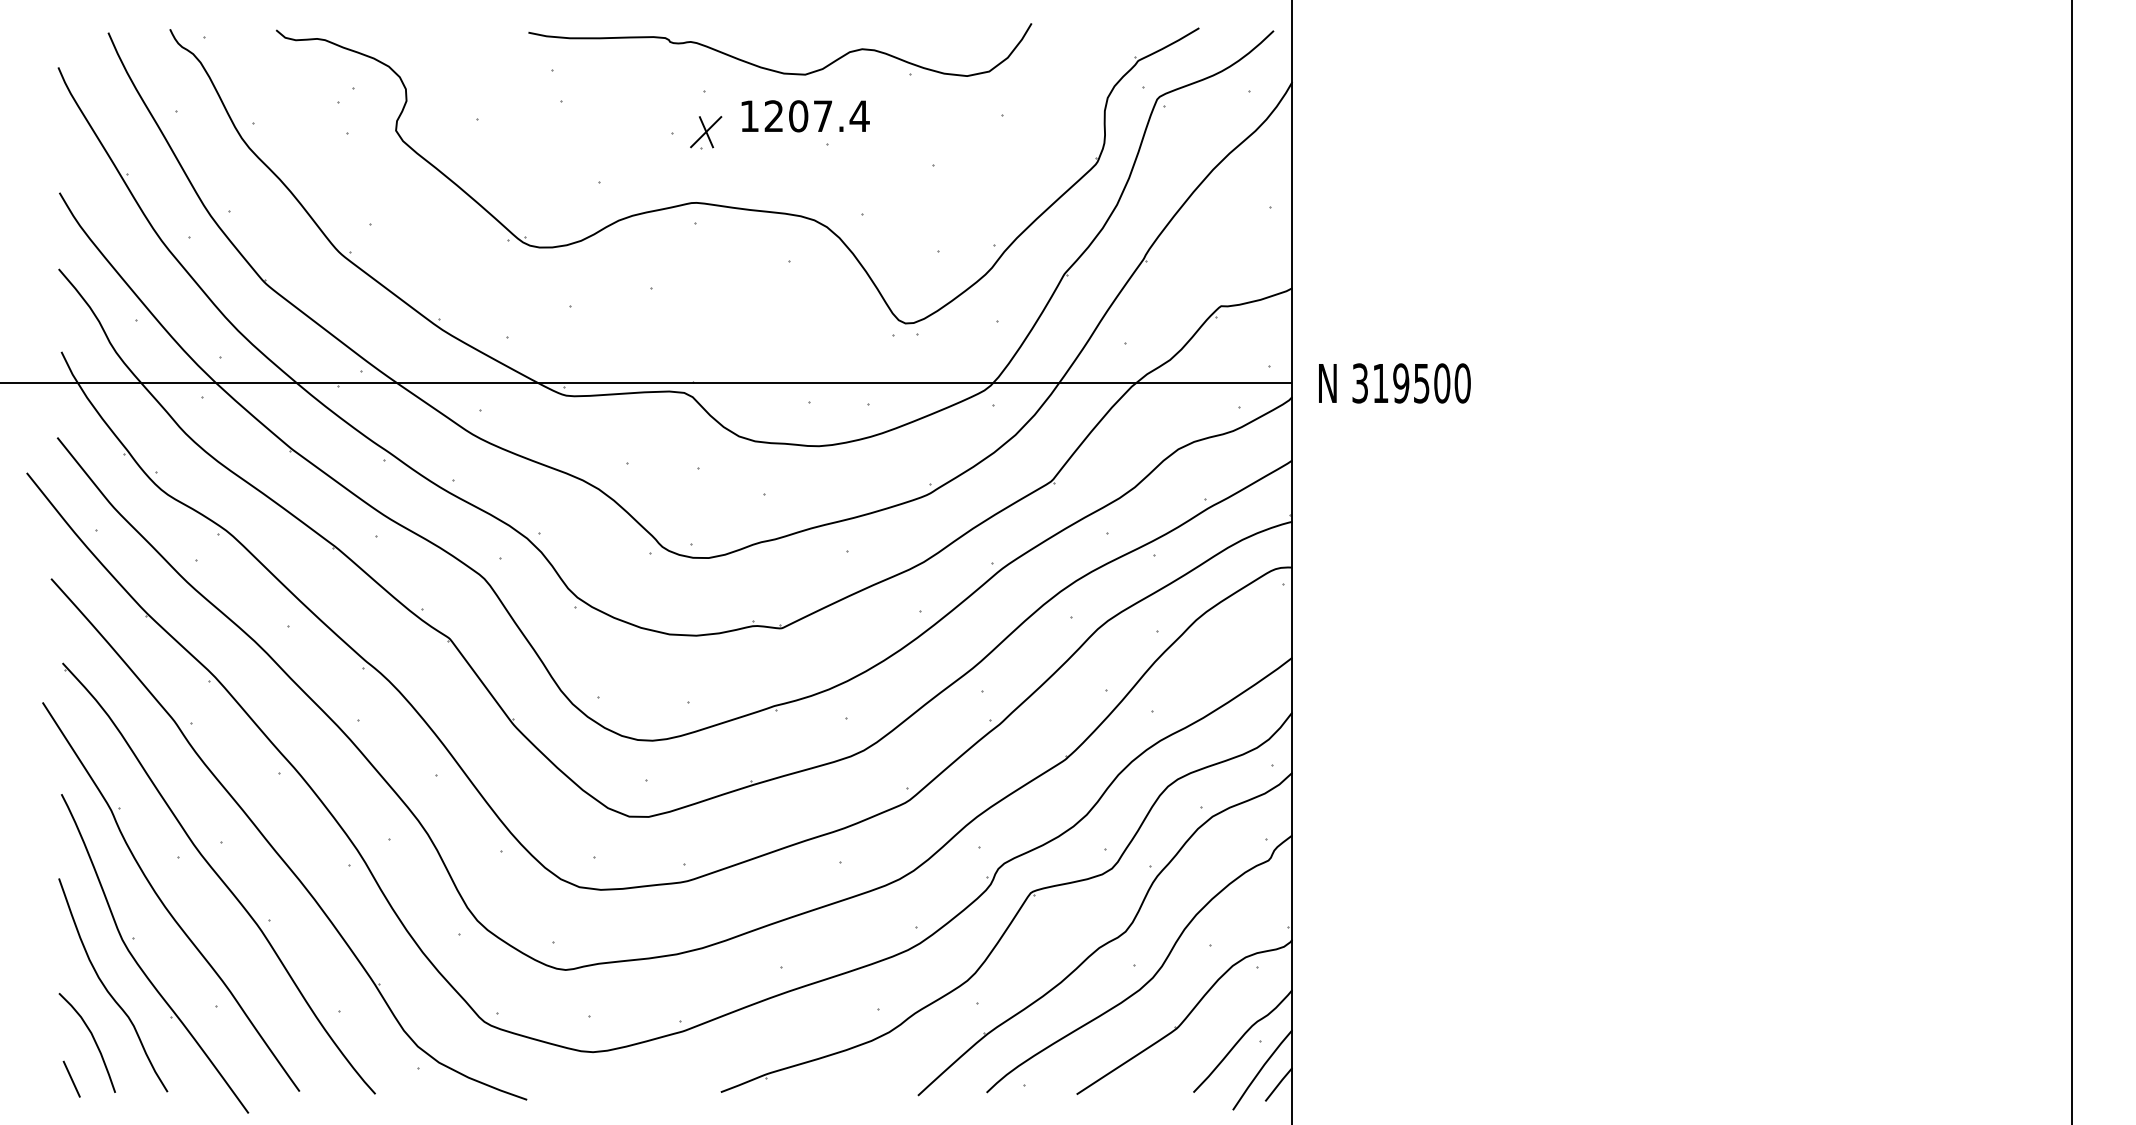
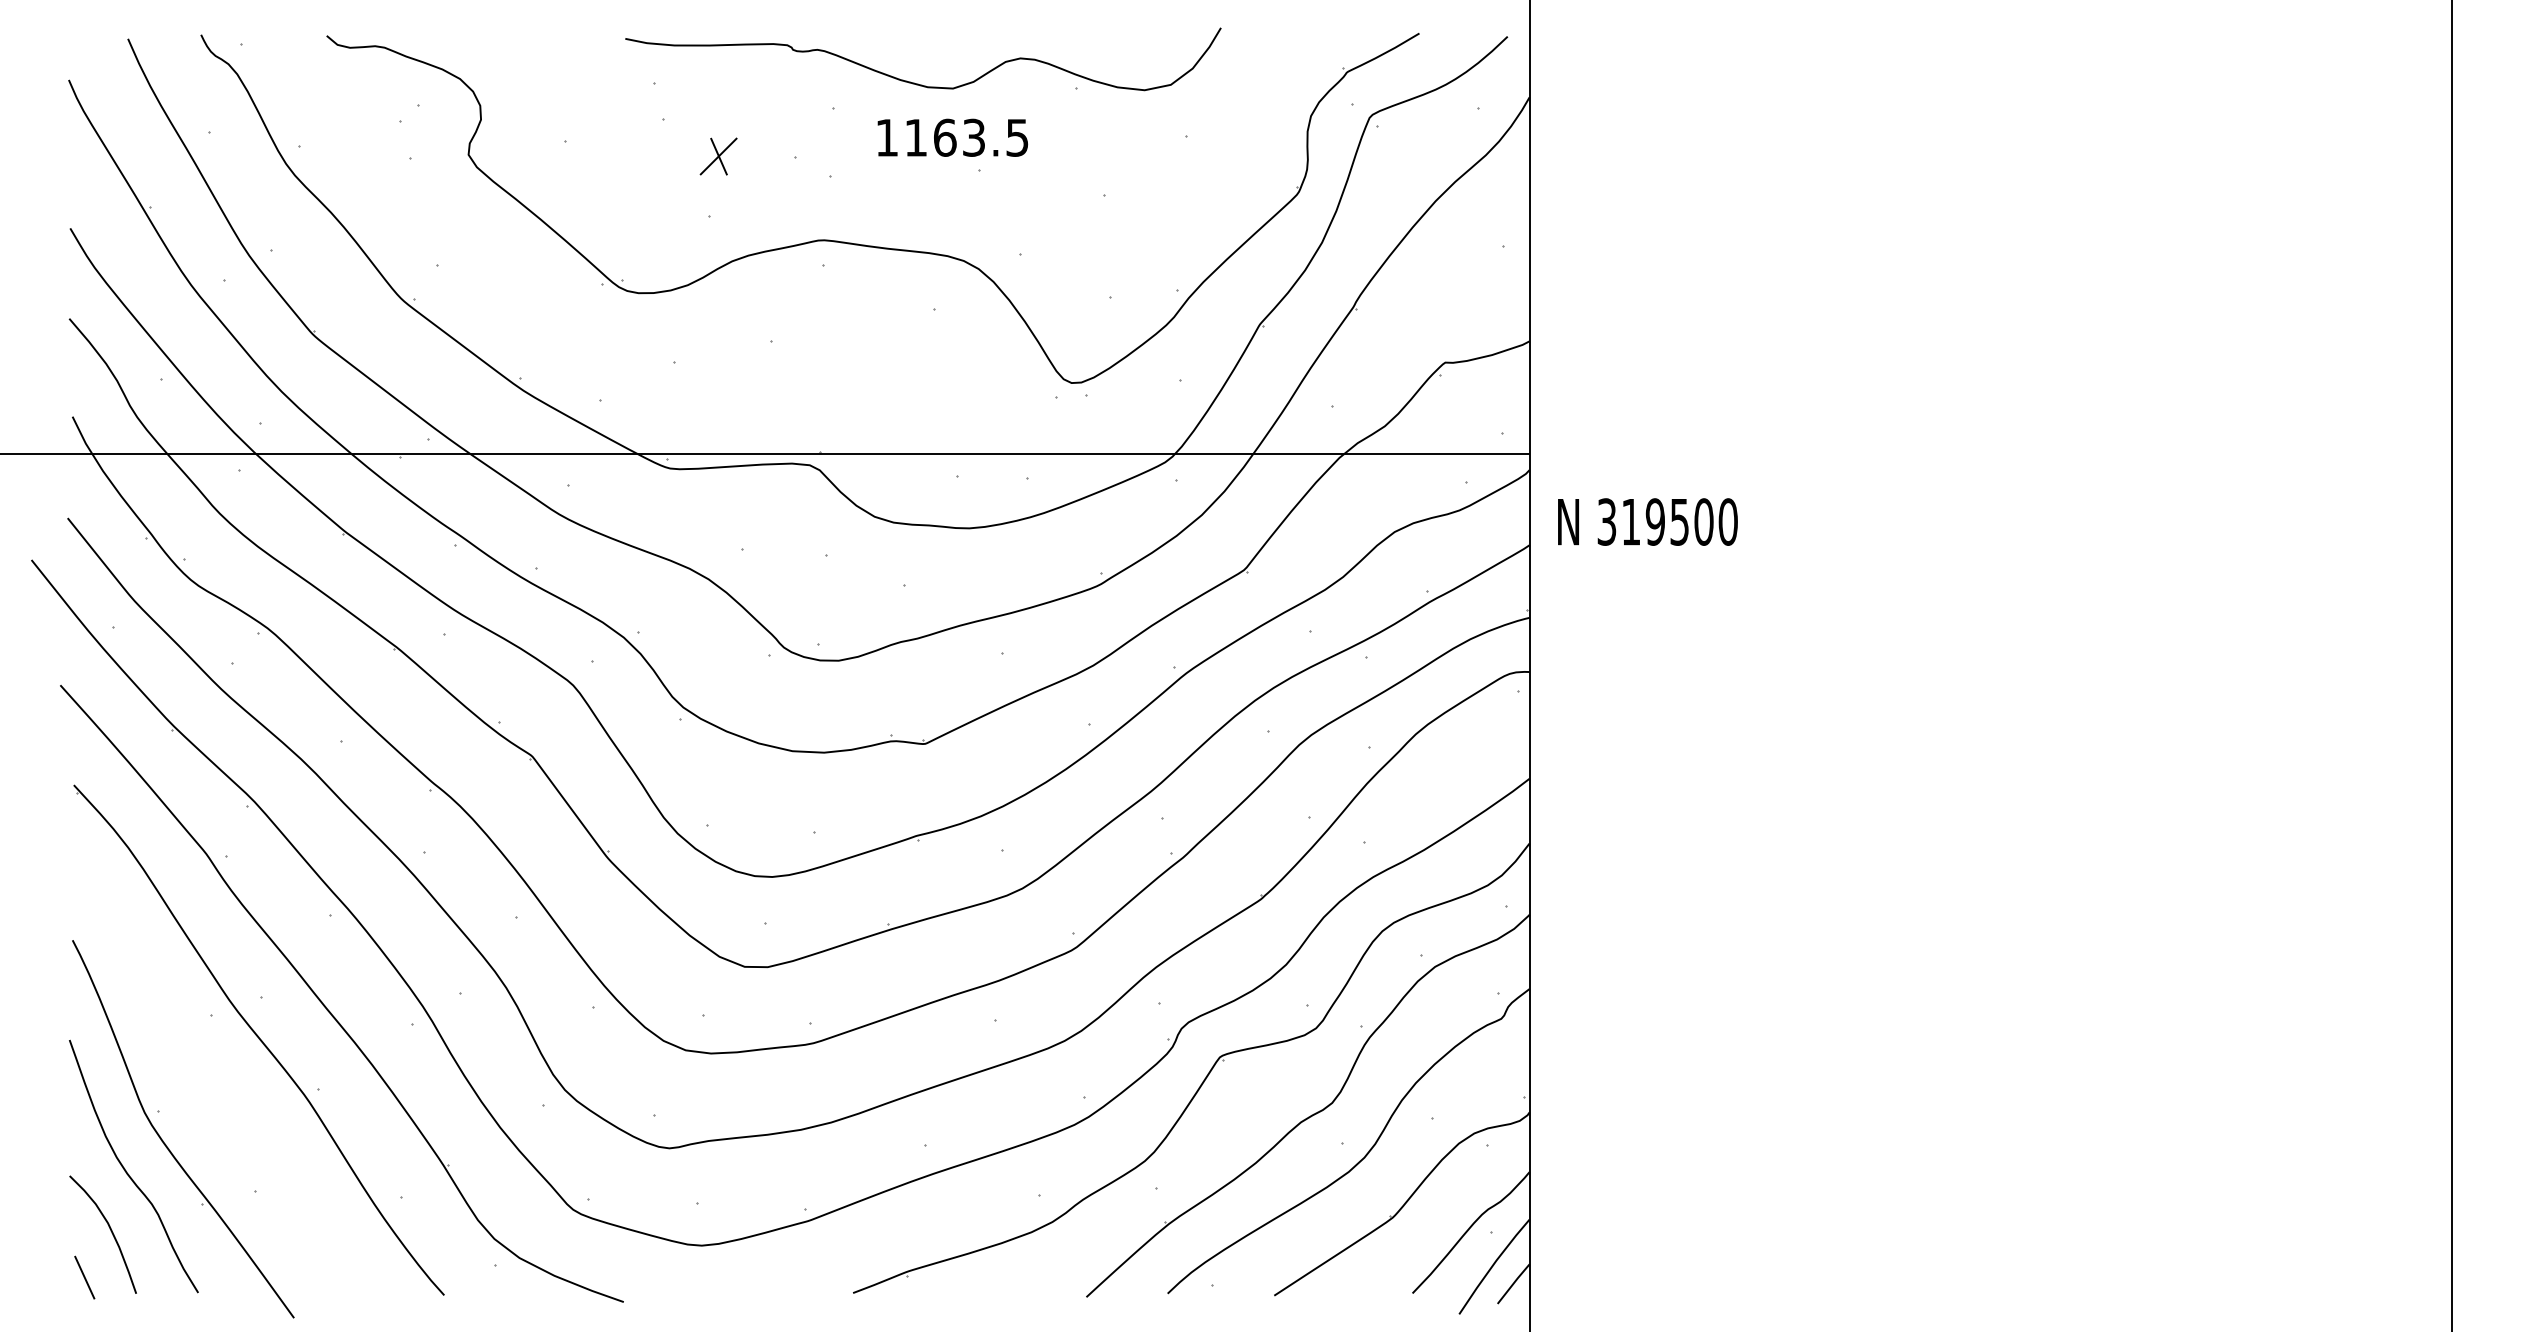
text: (817, 116) -> (967, 137), 1207.4 -> 1163.5
part: (706, 132) -> (718, 156), moved
text: (1394, 382) -> (1647, 521), moved
part: (162, 901) -> (192, 1067), removed

